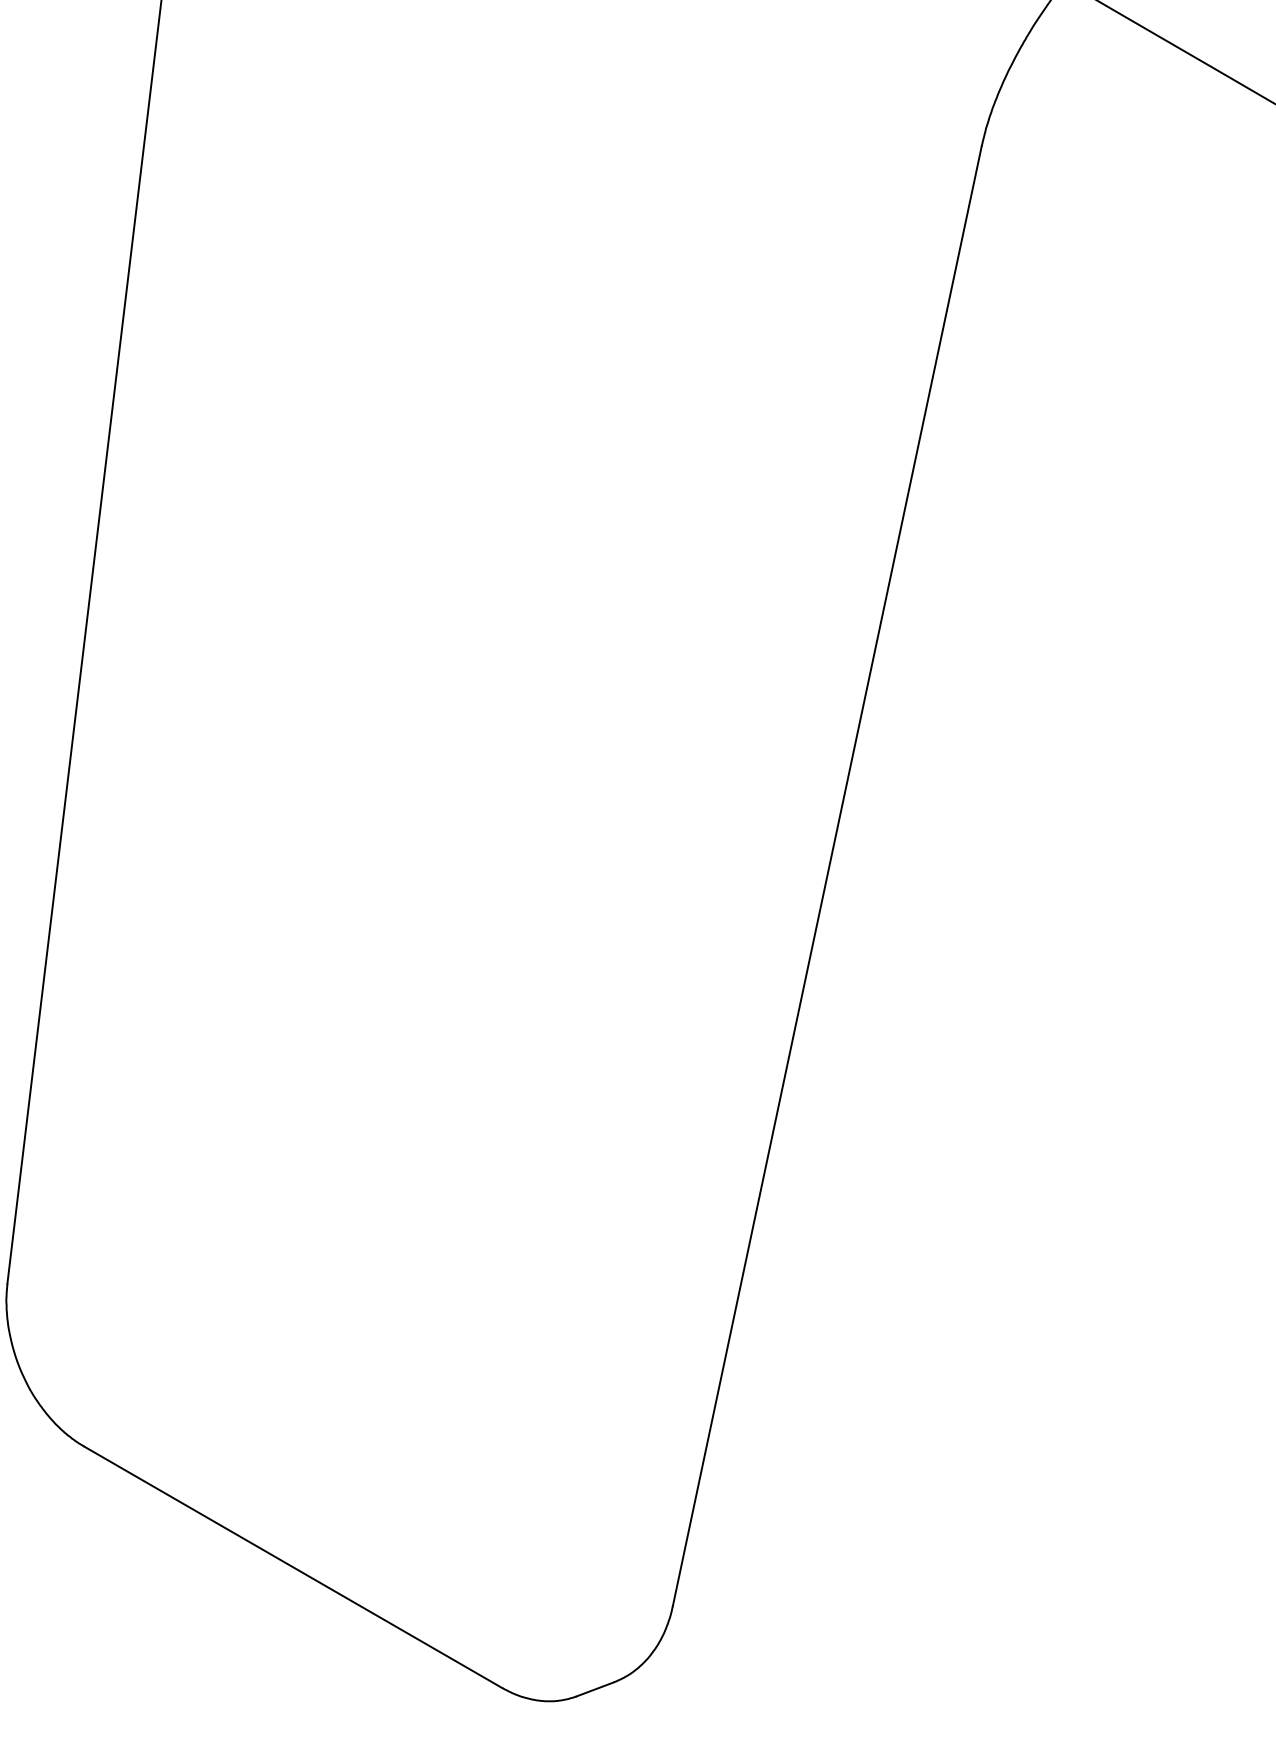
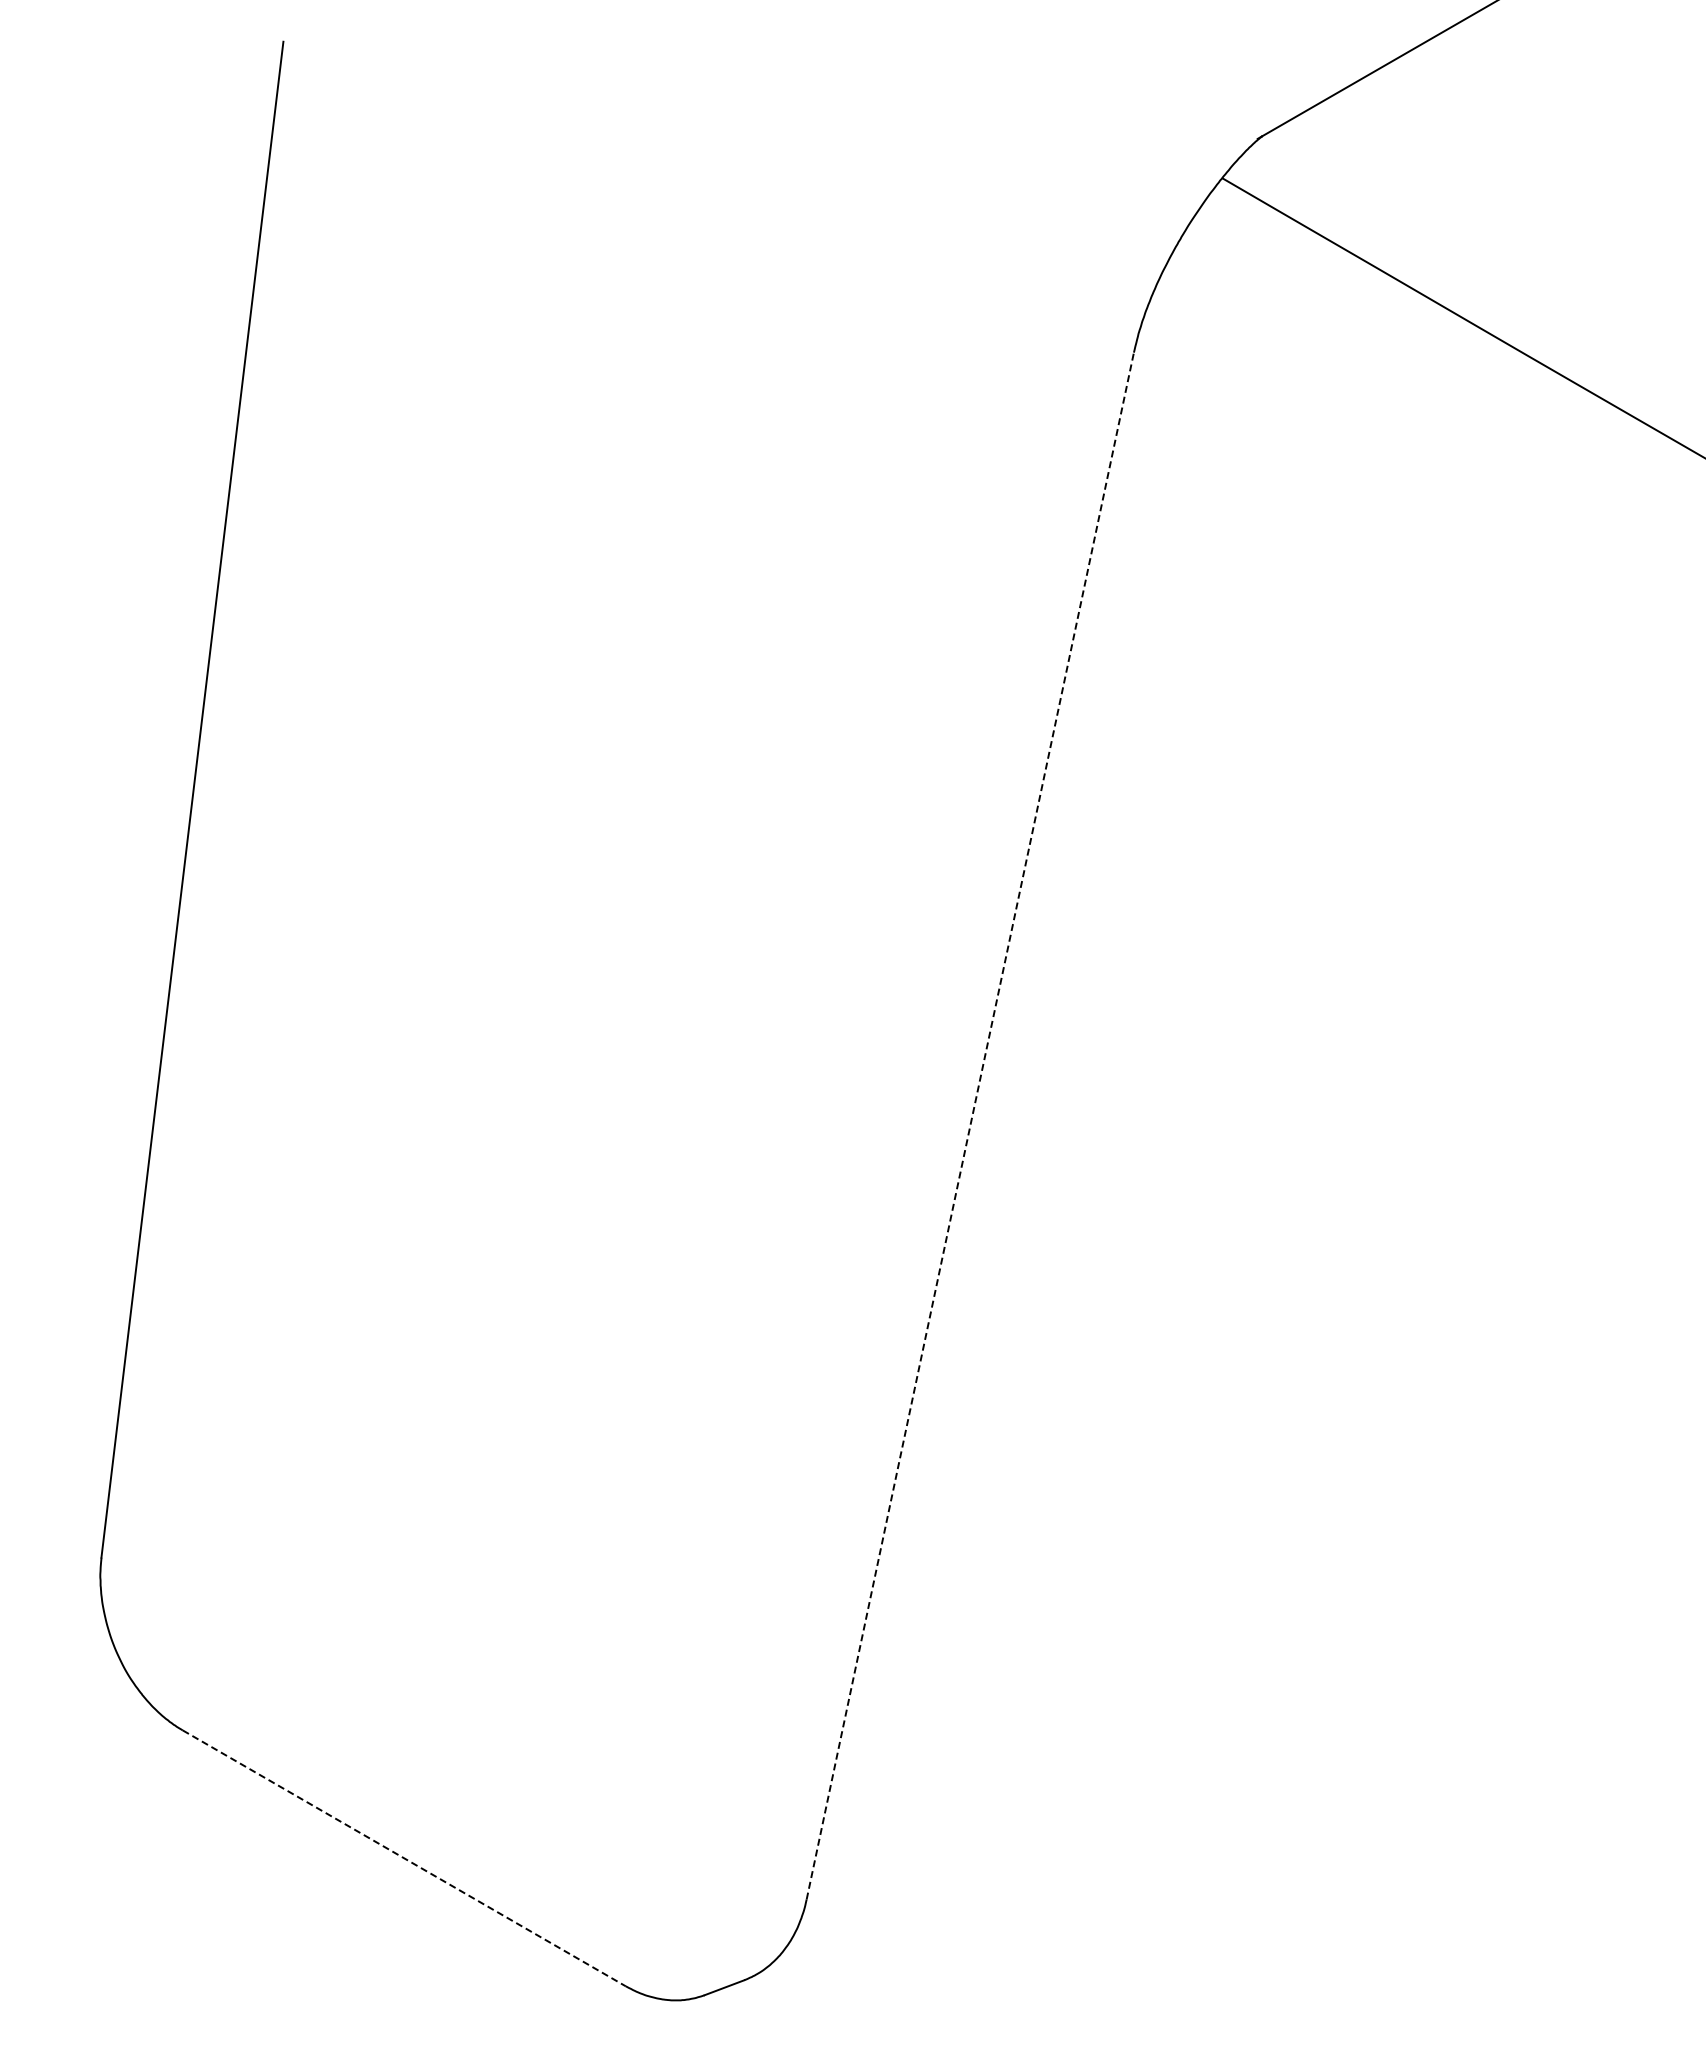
line: (827, 876) -> (970, 1126), solid -> dashed
line: (293, 1567) -> (404, 1858), solid -> dashed

